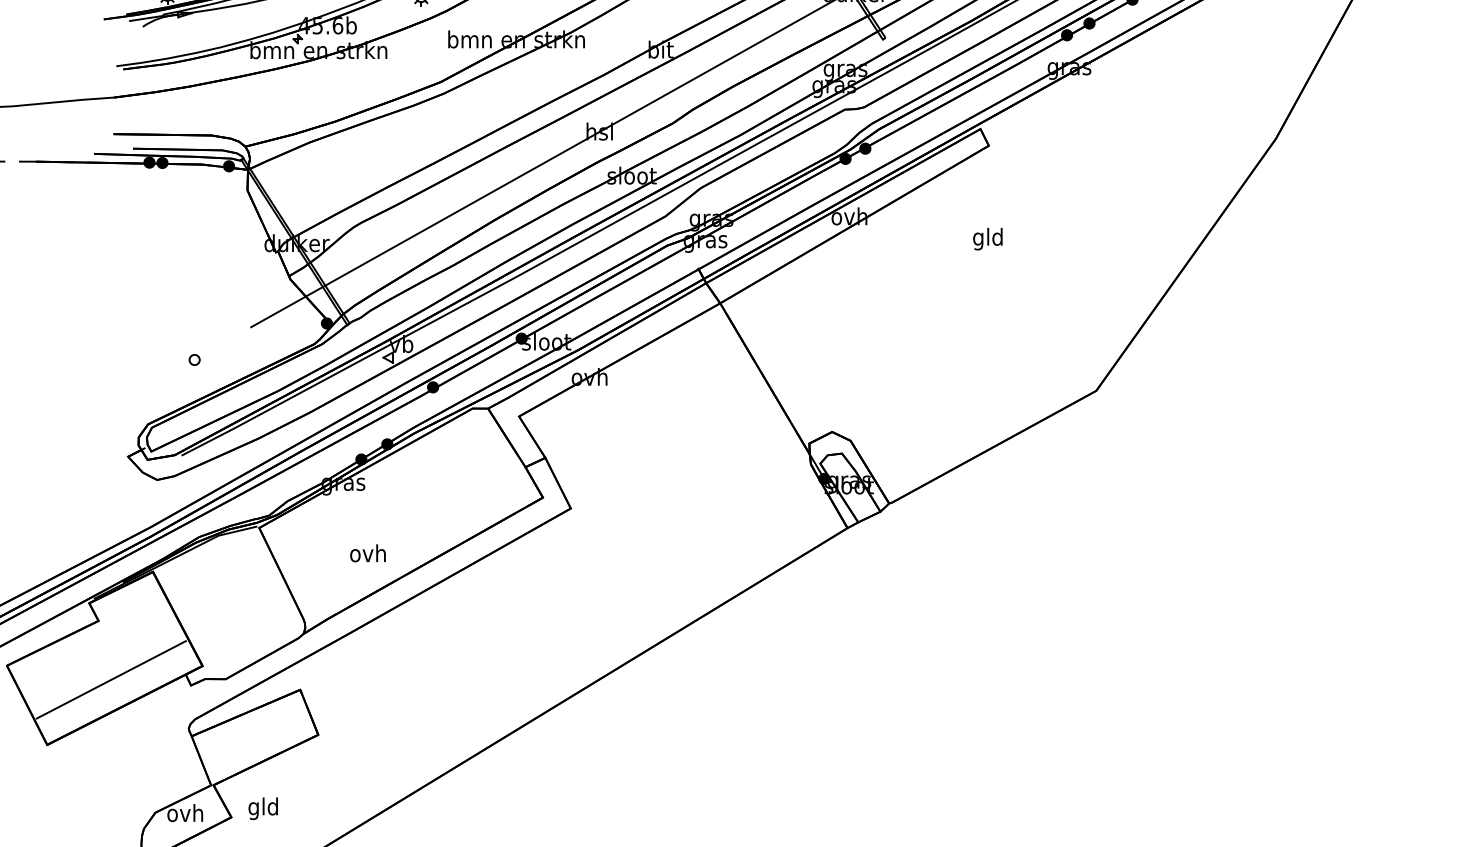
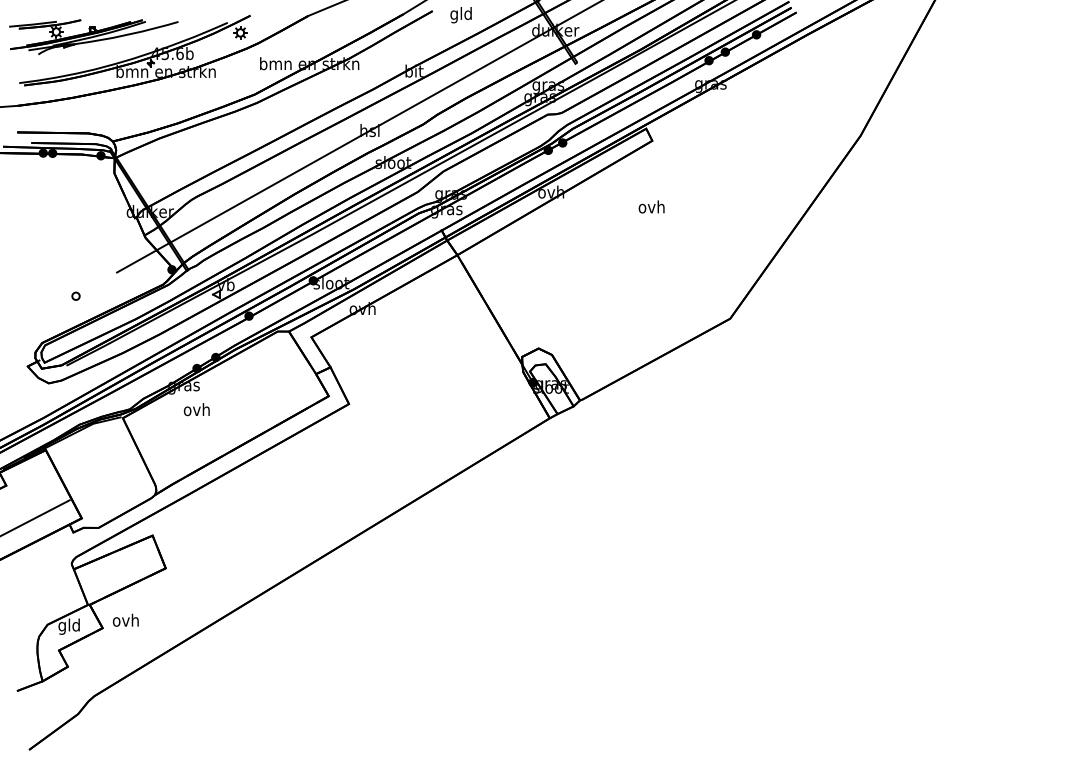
text: (987, 238) -> (651, 208), gld -> ovh
text: (367, 553) -> (196, 409), moved
text: (262, 808) -> (125, 621), gld -> ovh
text: (185, 815) -> (69, 626), ovh -> gld

